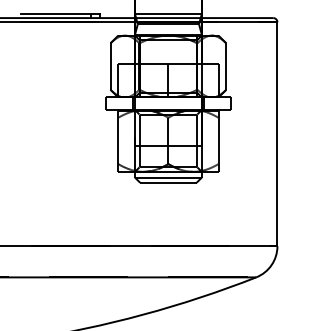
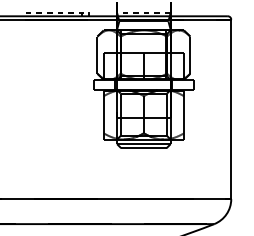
line: (60, 13) -> (57, 12), solid -> dashed
line: (167, 13) -> (143, 12), solid -> dashed

